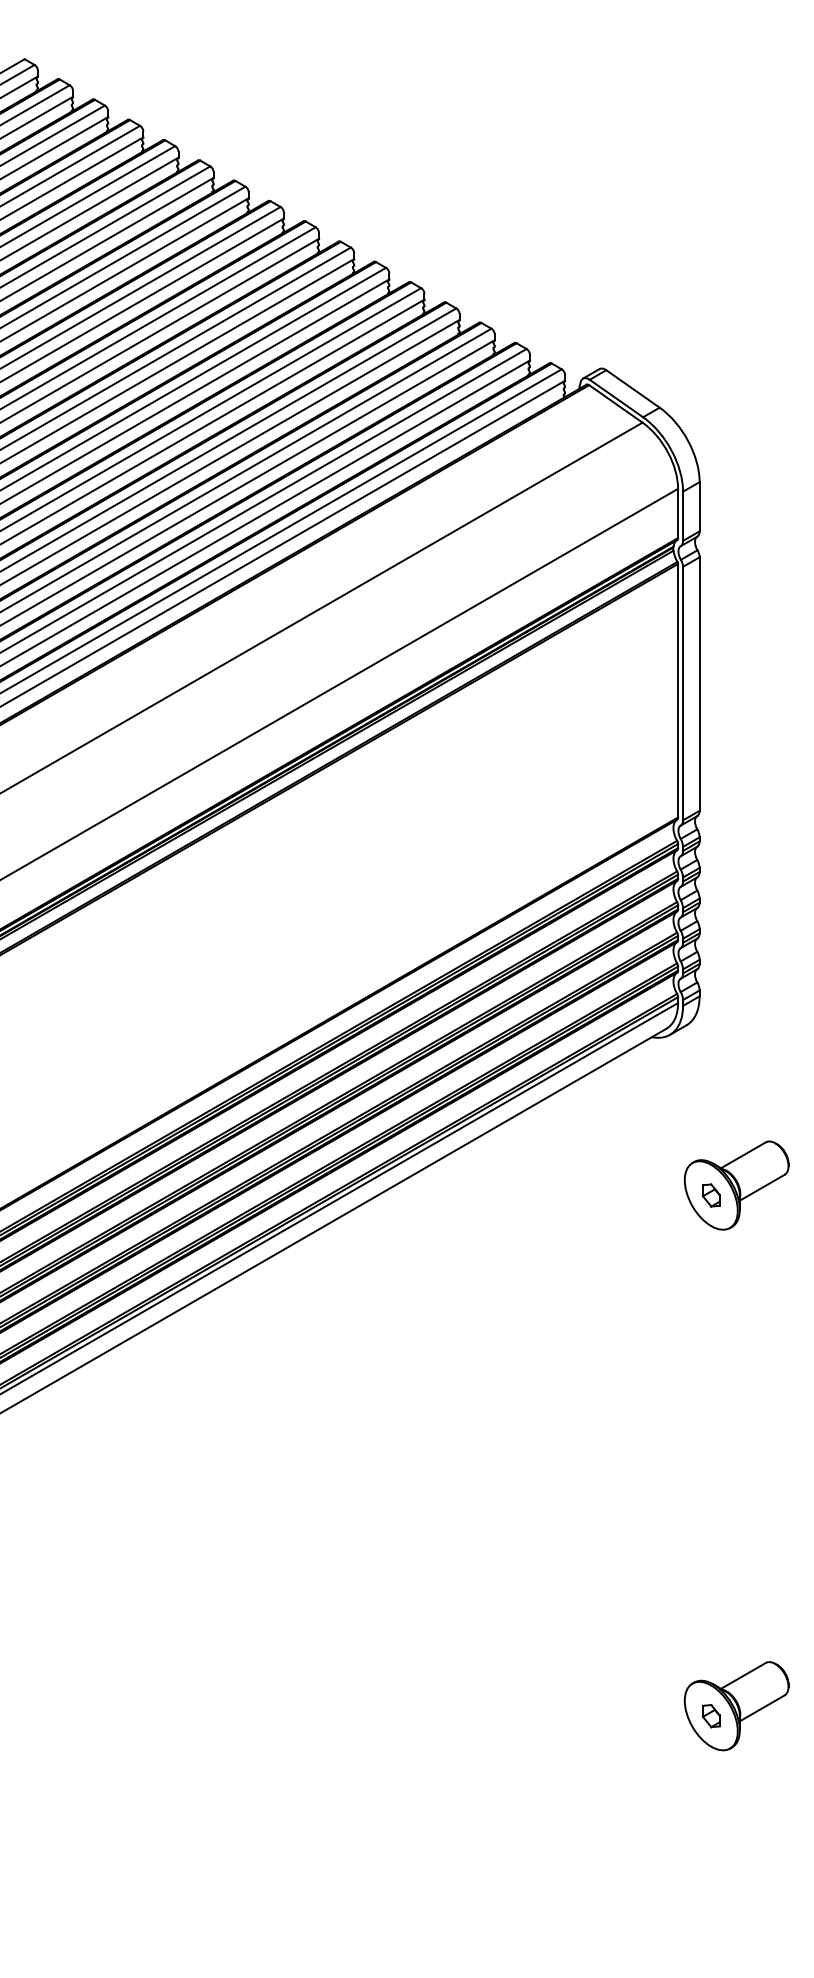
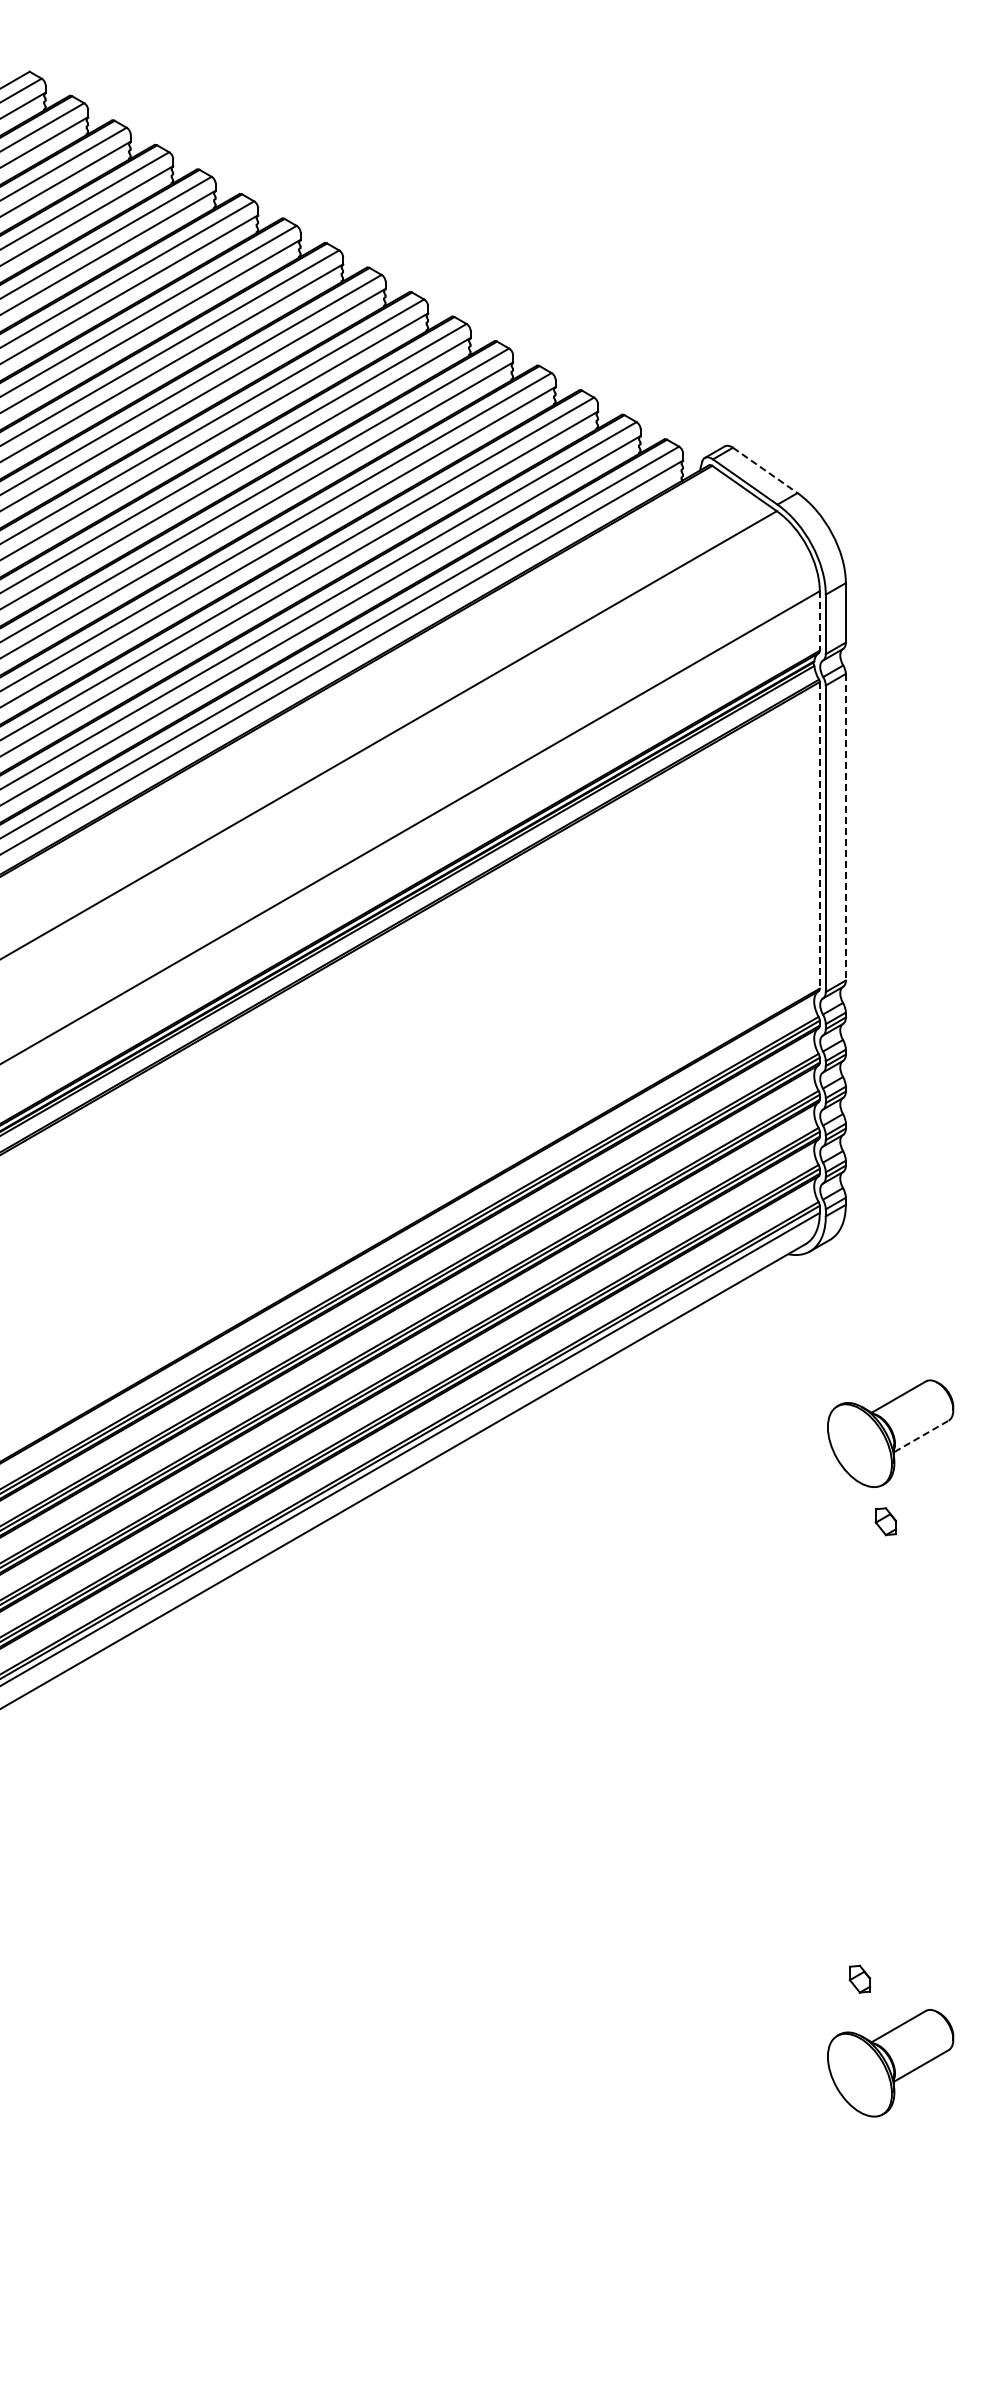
line: (633, 389) -> (765, 470), solid -> dashed
line: (677, 513) -> (819, 620), solid -> dashed
line: (699, 684) -> (845, 827), solid -> dashed
line: (677, 690) -> (819, 835), solid -> dashed
line: (762, 1187) -> (921, 1436), solid -> dashed
part: (710, 1195) -> (885, 1521), moved
part: (710, 1715) -> (859, 1978), moved

